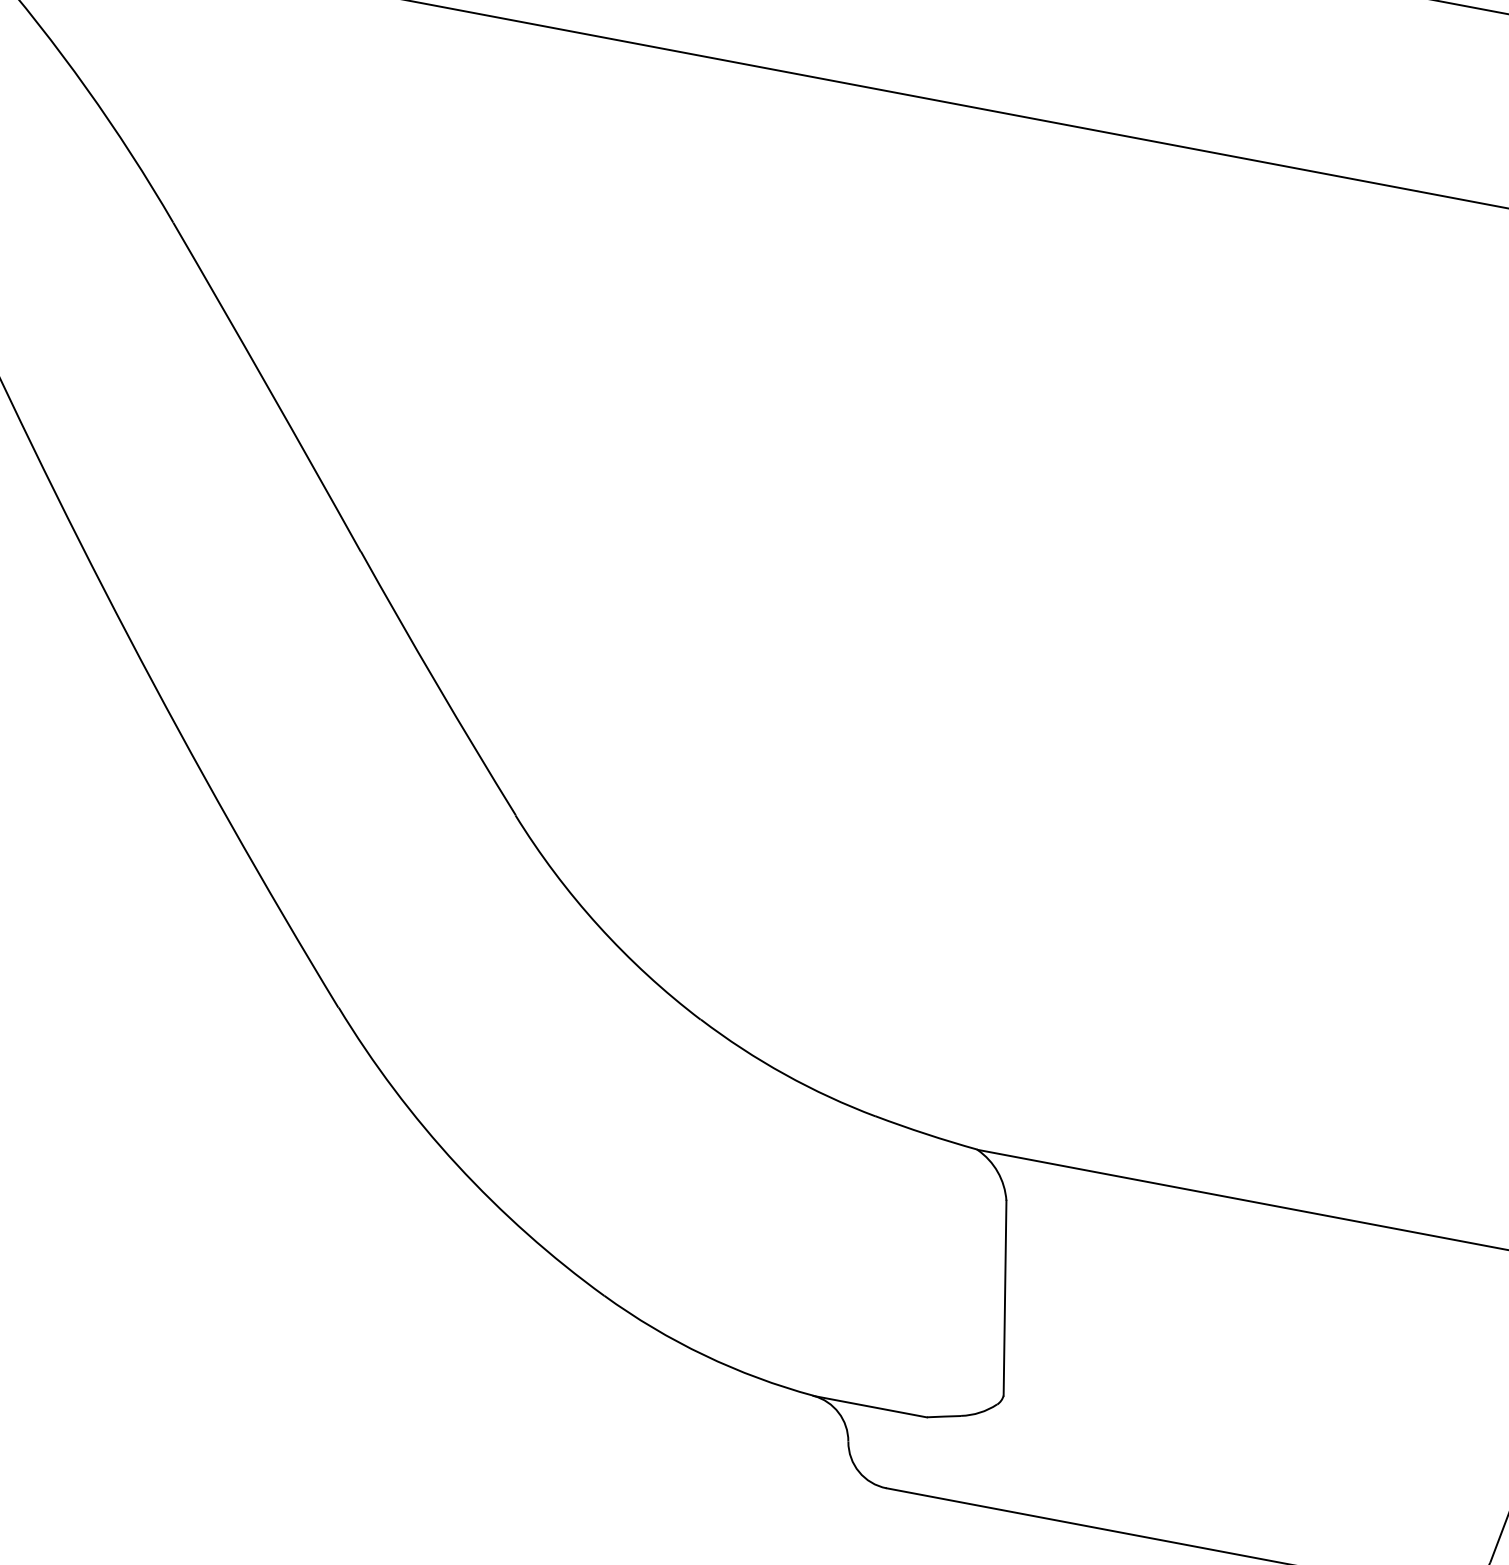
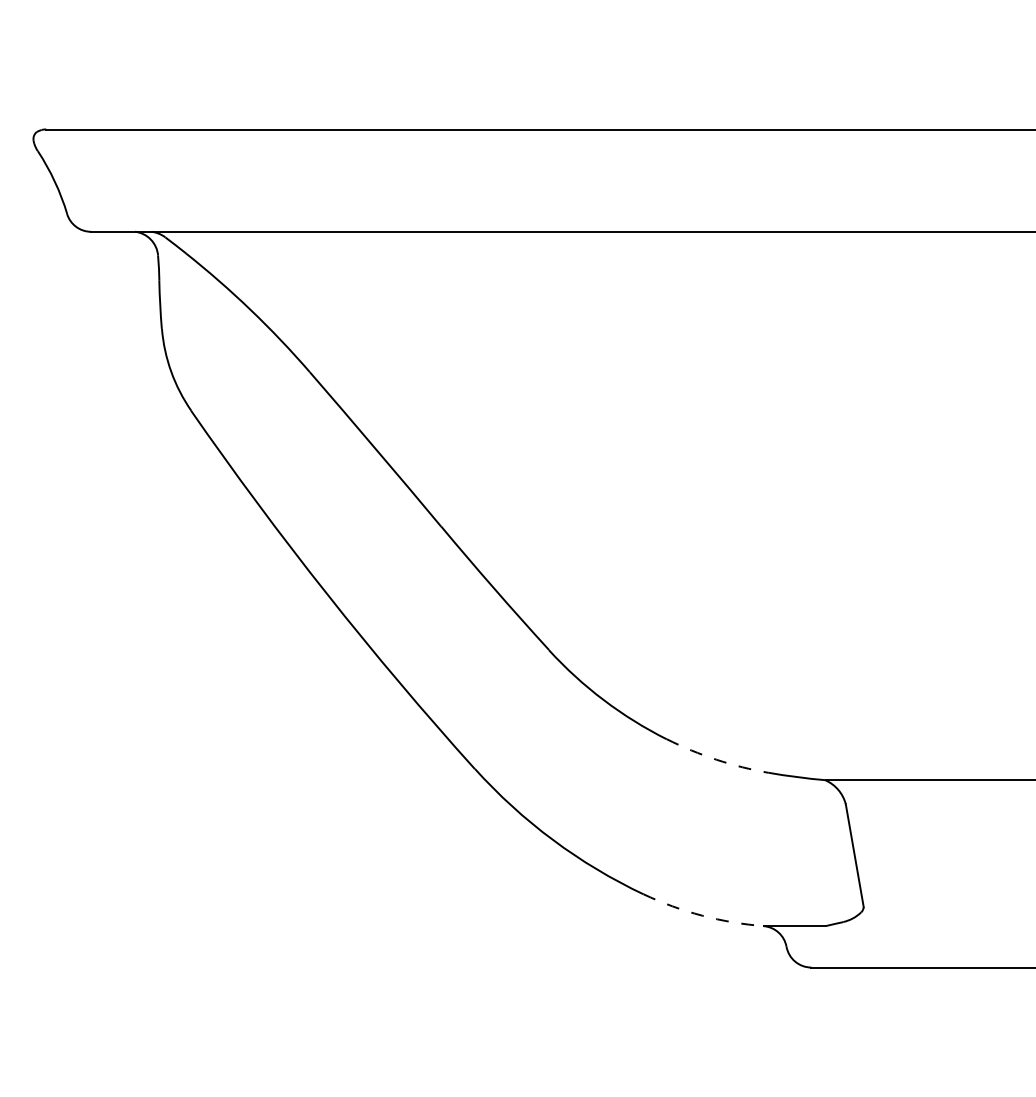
arc: (784, 1073) -> (716, 759), solid -> dashed
arc: (705, 1355) -> (702, 915), solid -> dashed

